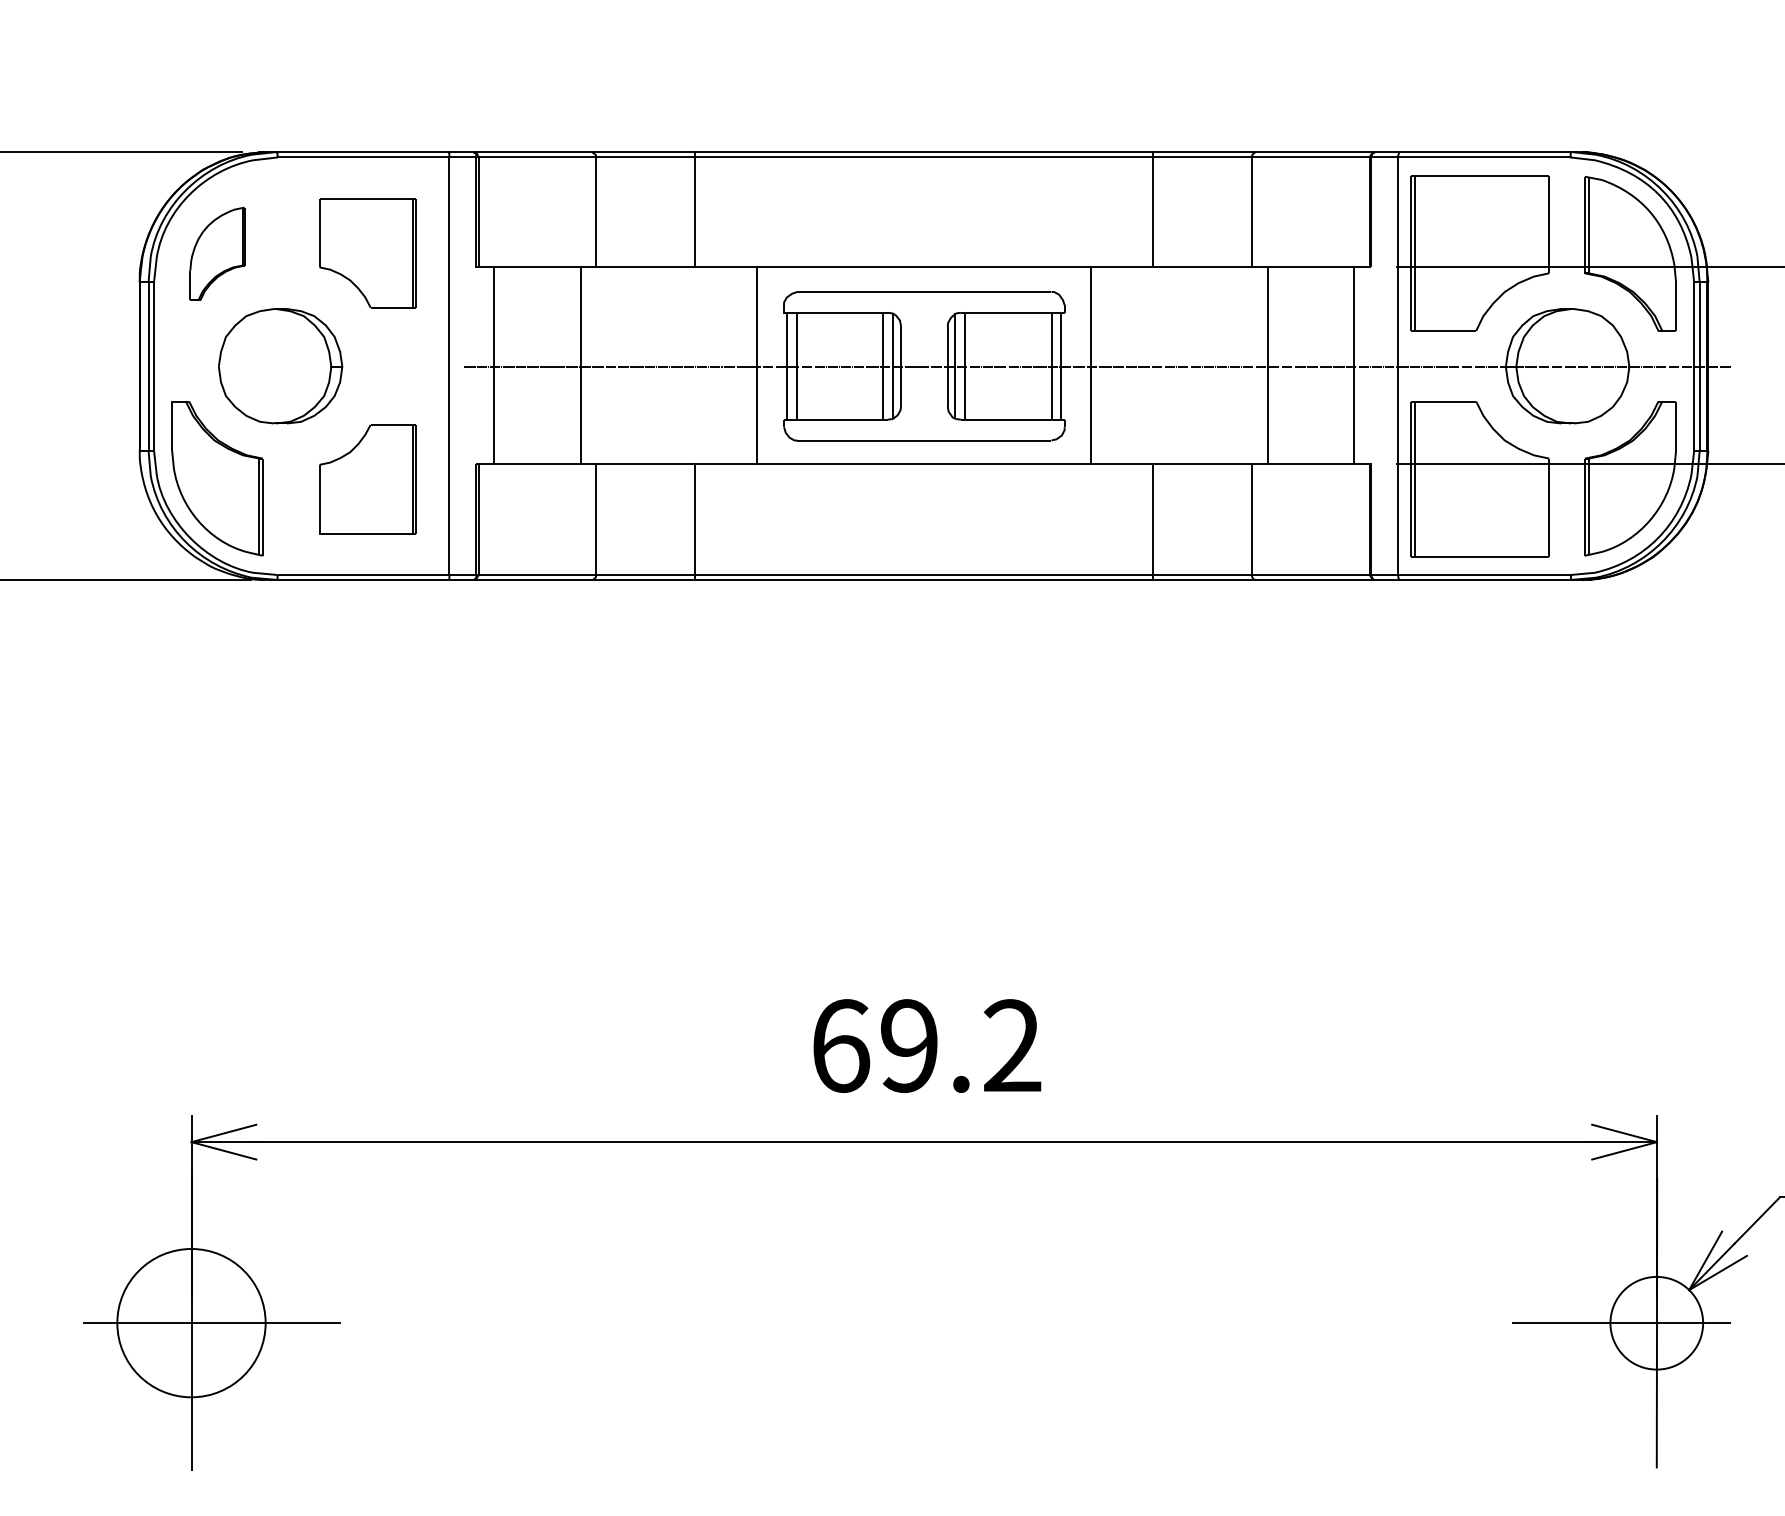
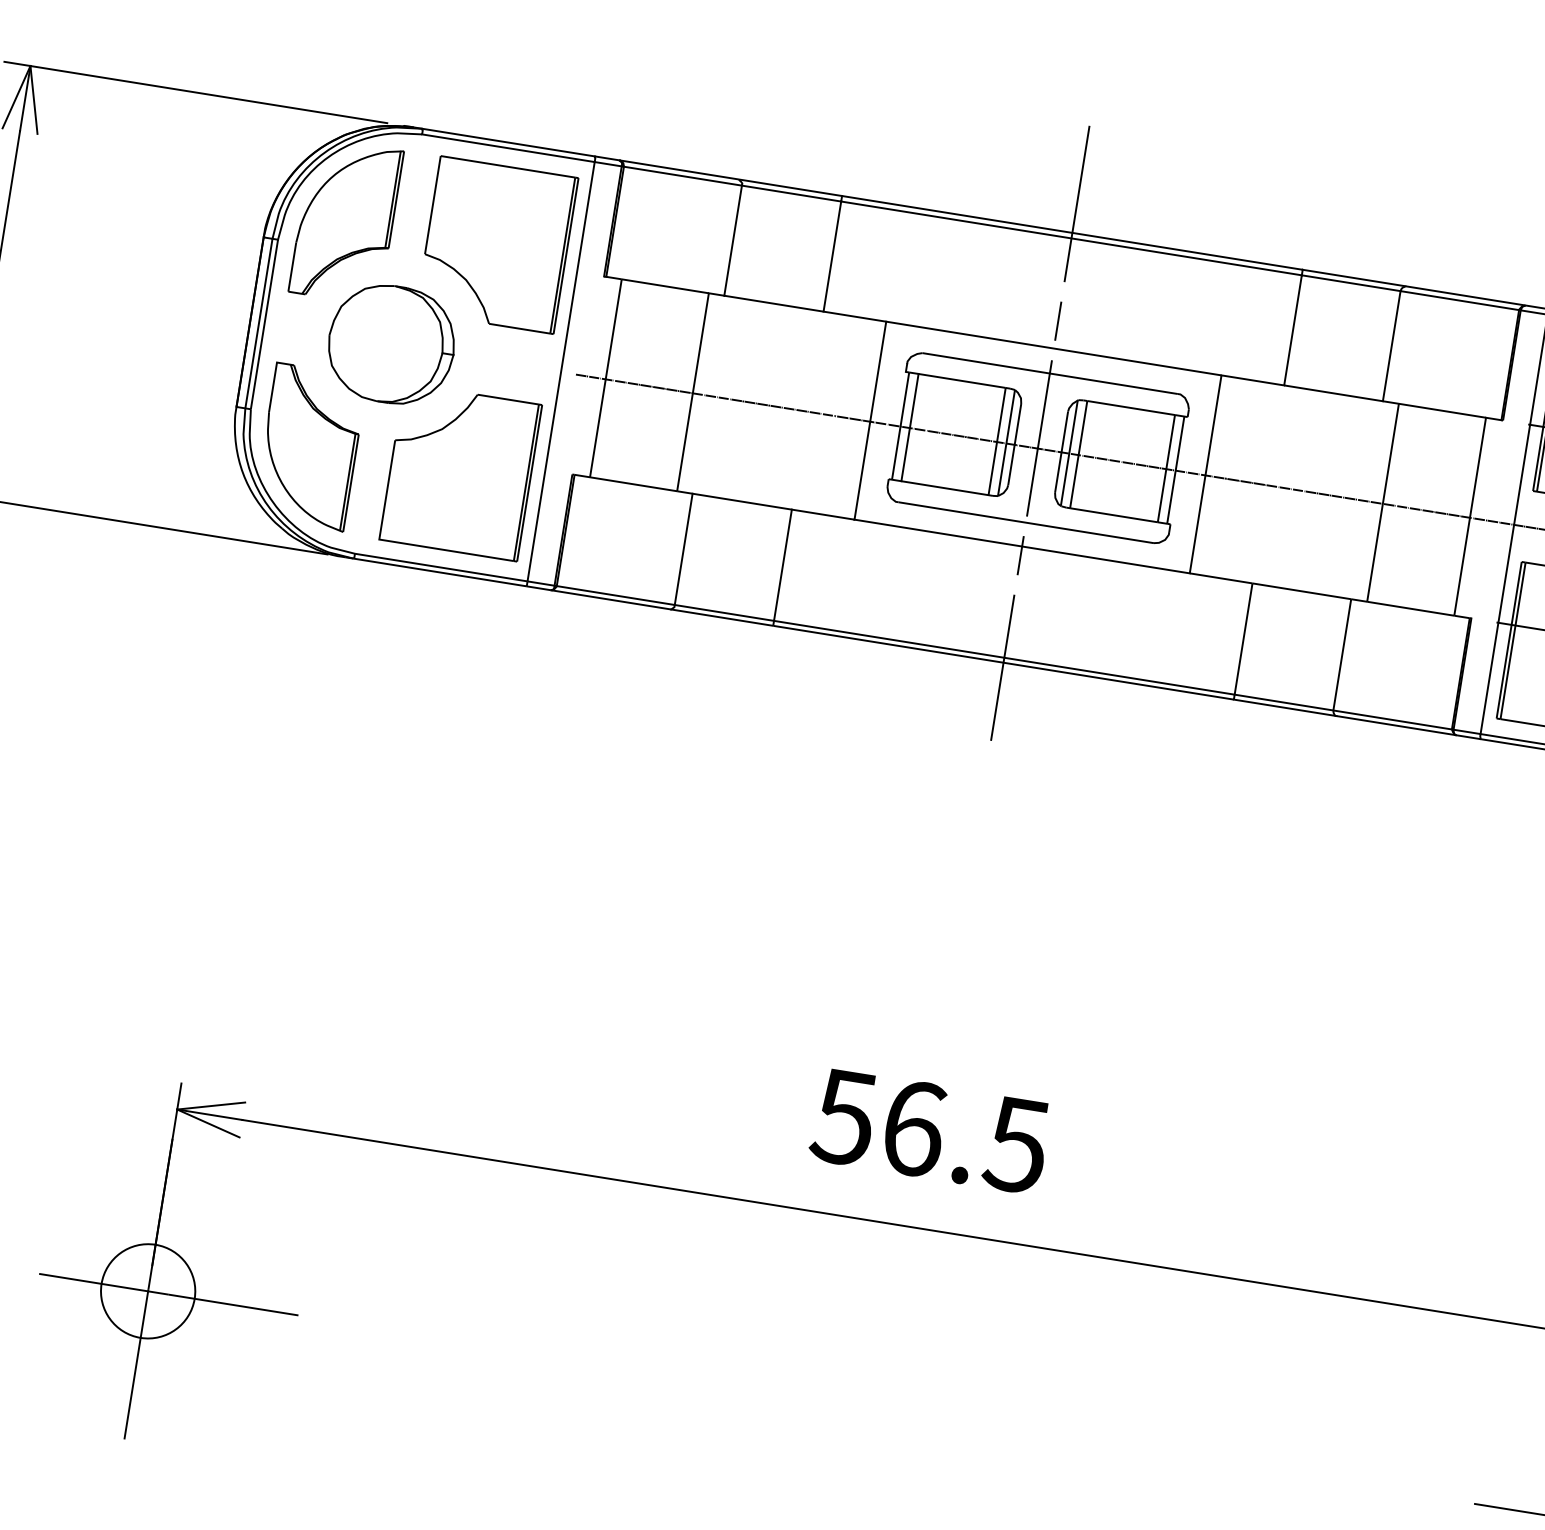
part: (217, 253) -> (346, 221), size x1.67
part: (367, 253) -> (497, 245), size x1.43
line: (924, 351) -> (1040, 433), added
part: (367, 479) -> (460, 472), size x1.43
text: (925, 1045) -> (930, 1130), 69.2 -> 56.5
circle: (191, 1322) -> (148, 1290), size x0.62

